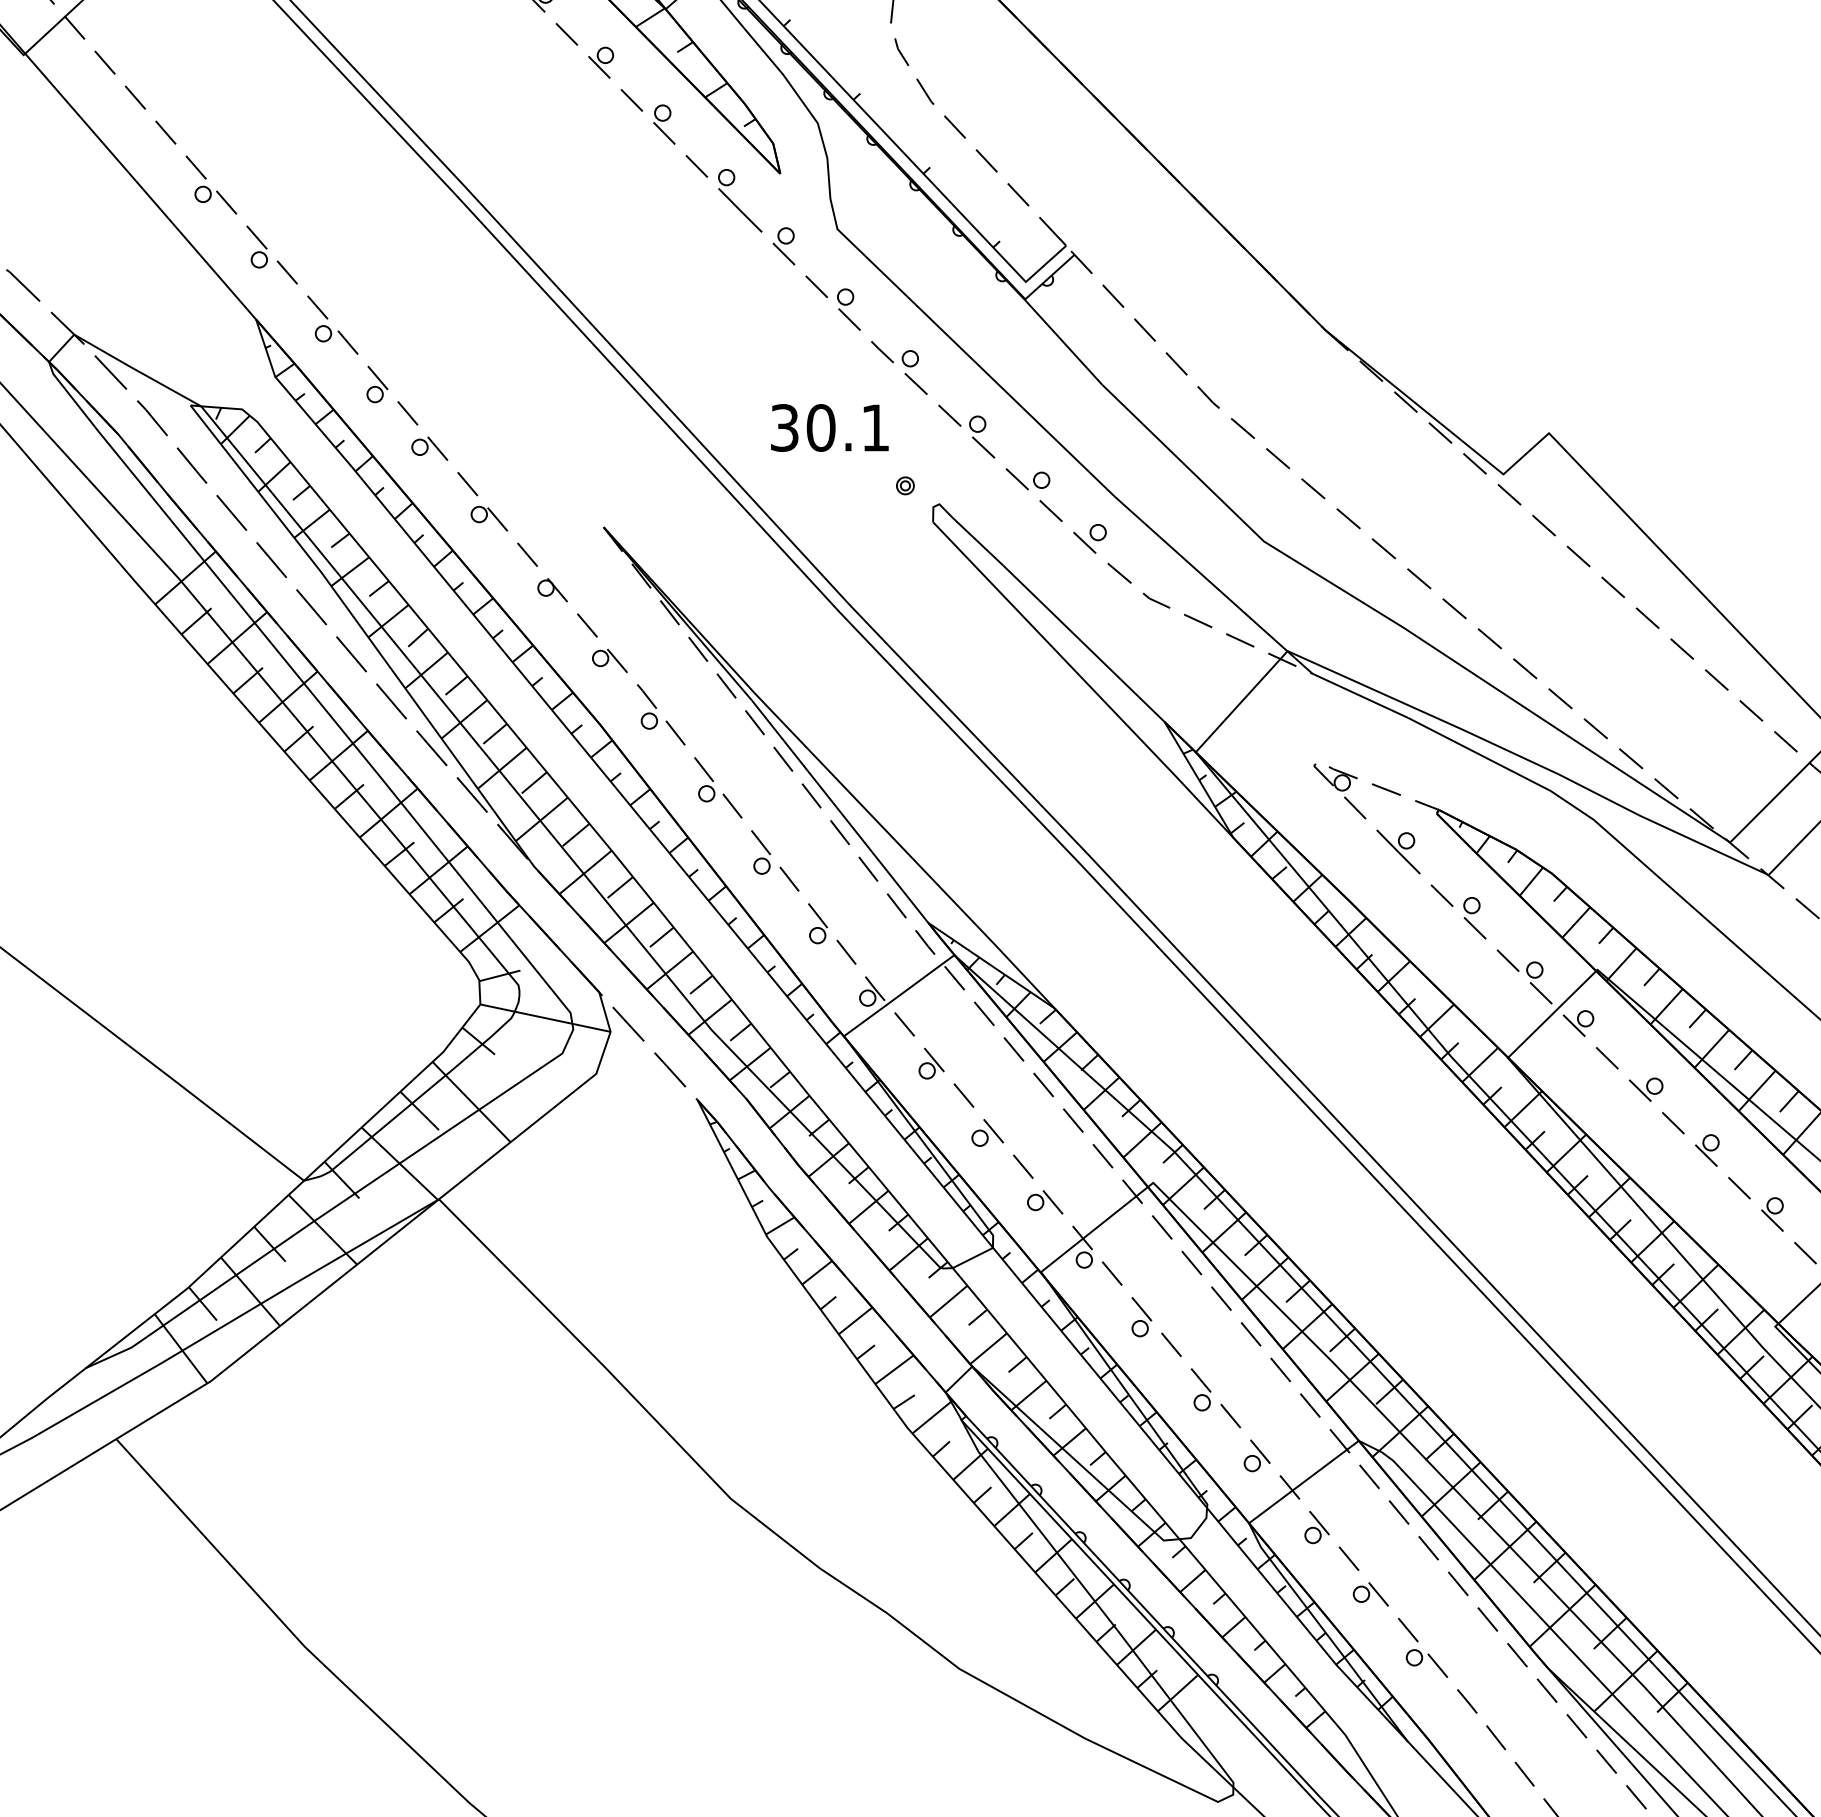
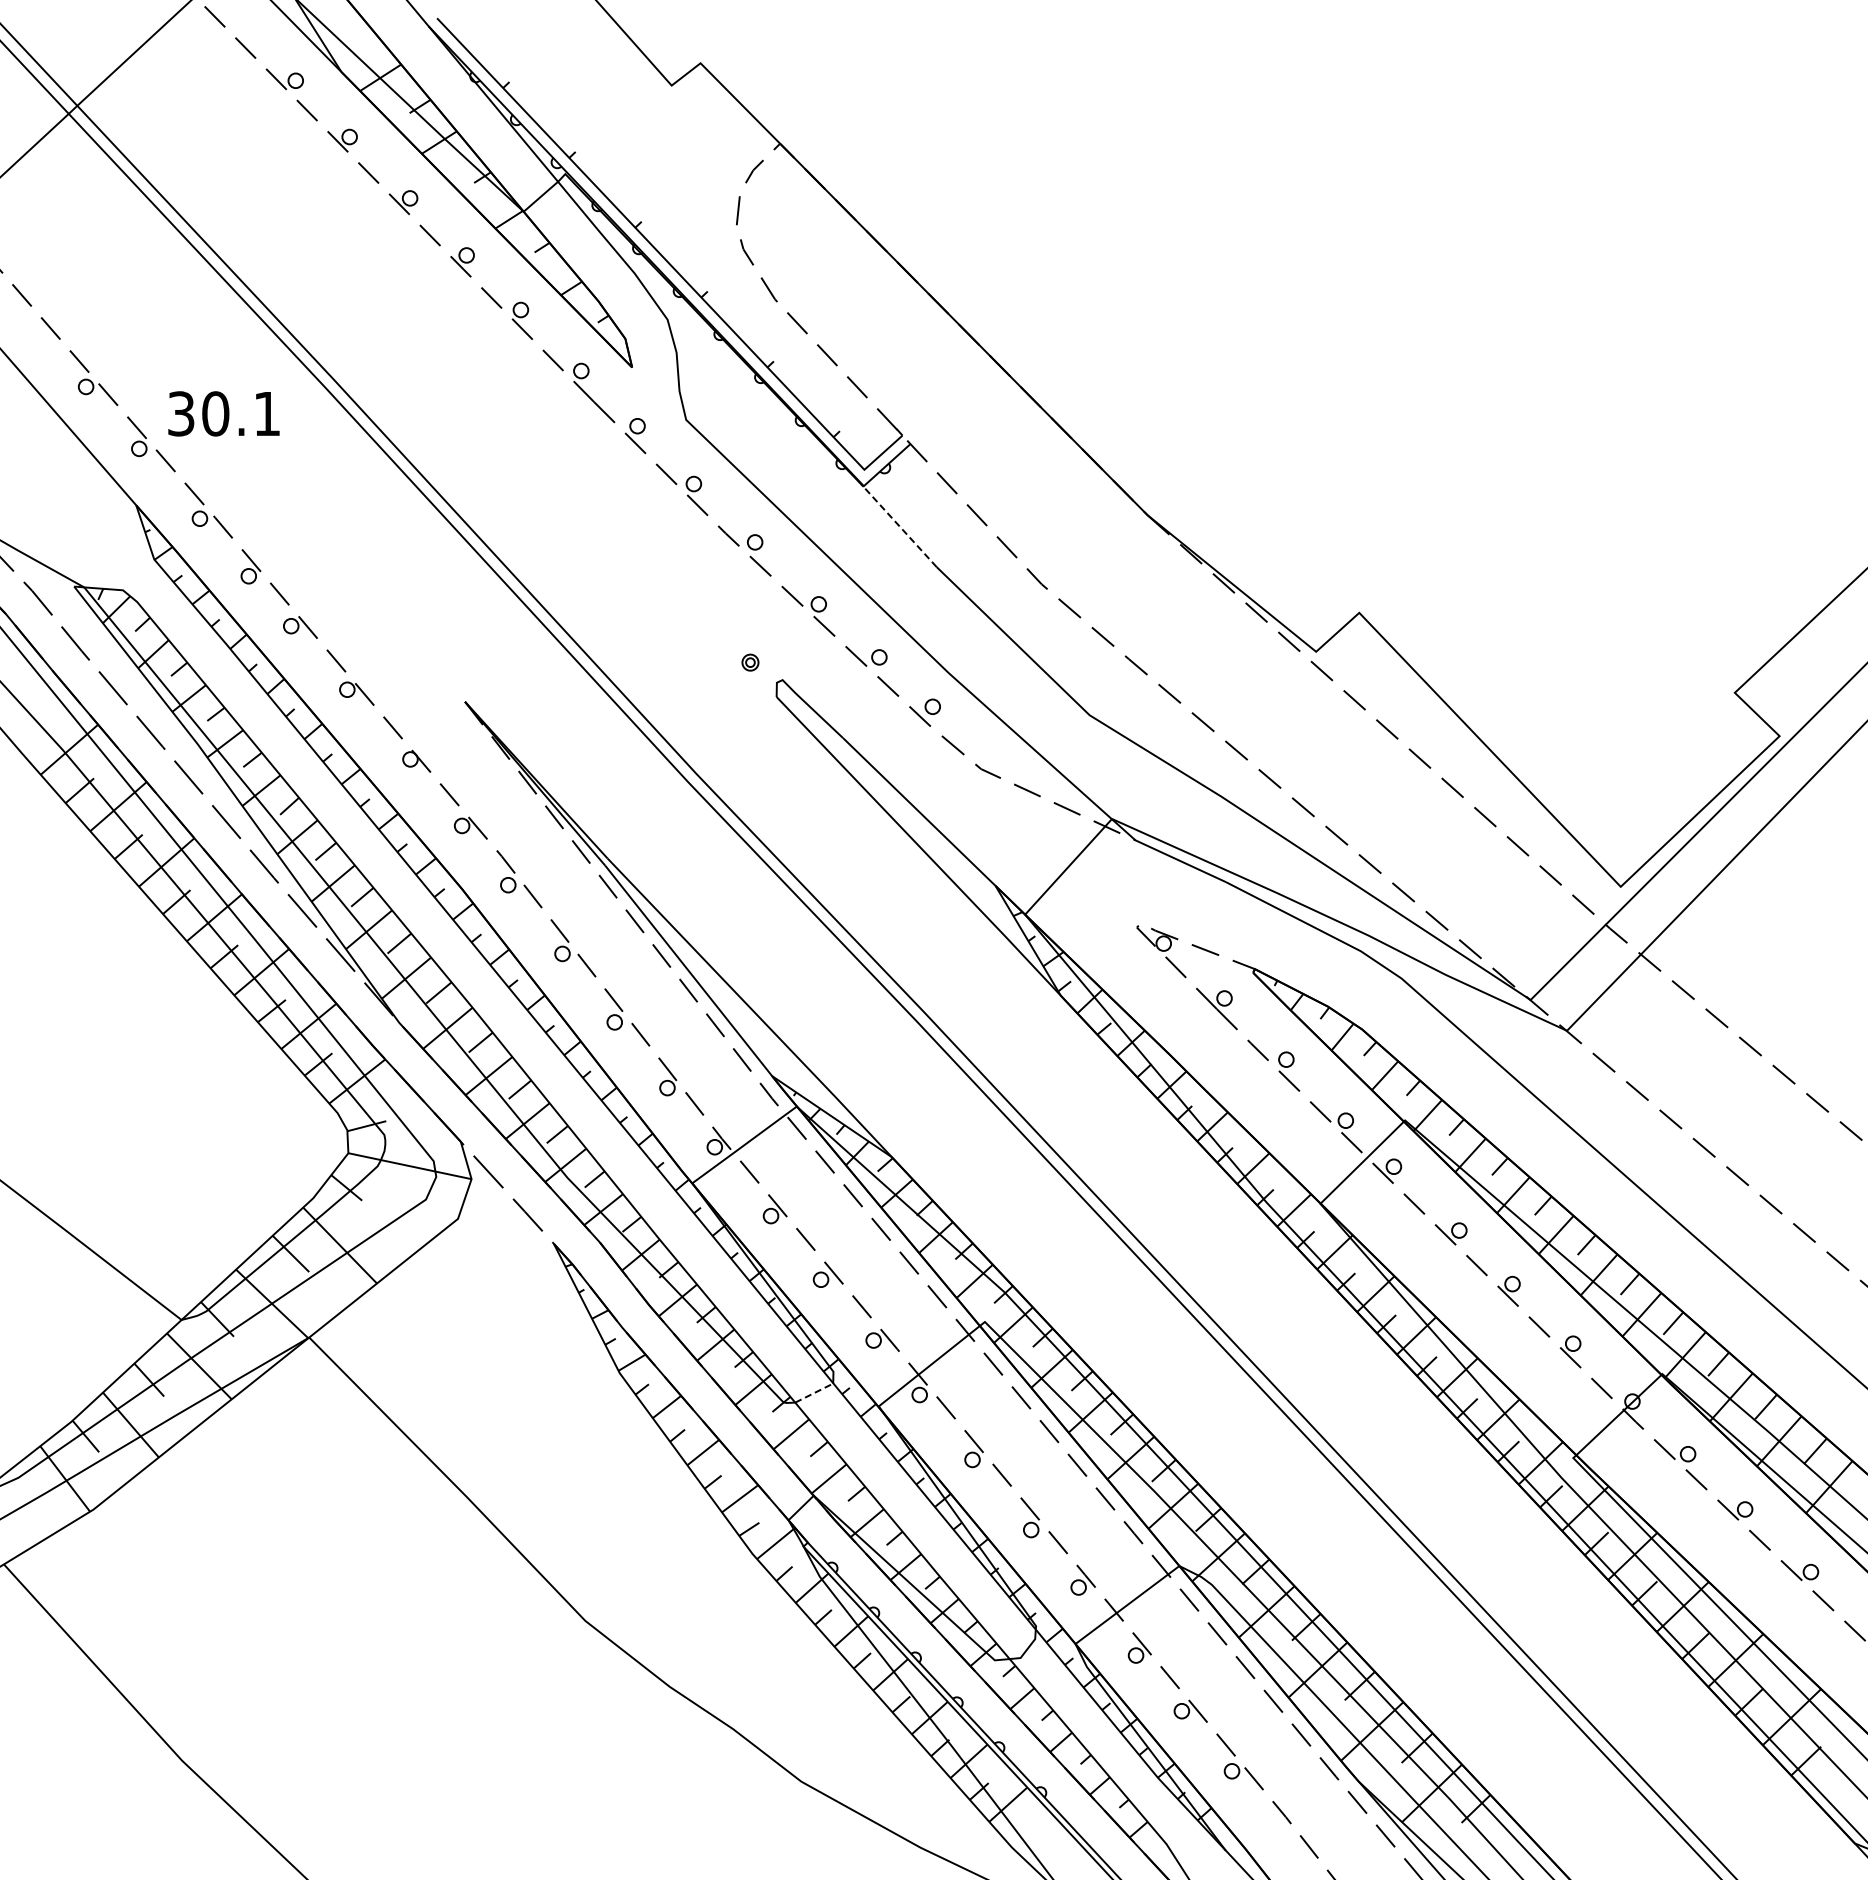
line: (1062, 341) -> (899, 526), solid -> dashed
text: (829, 427) -> (223, 413), moved
line: (973, 1257) -> (814, 1392), solid -> dashed

